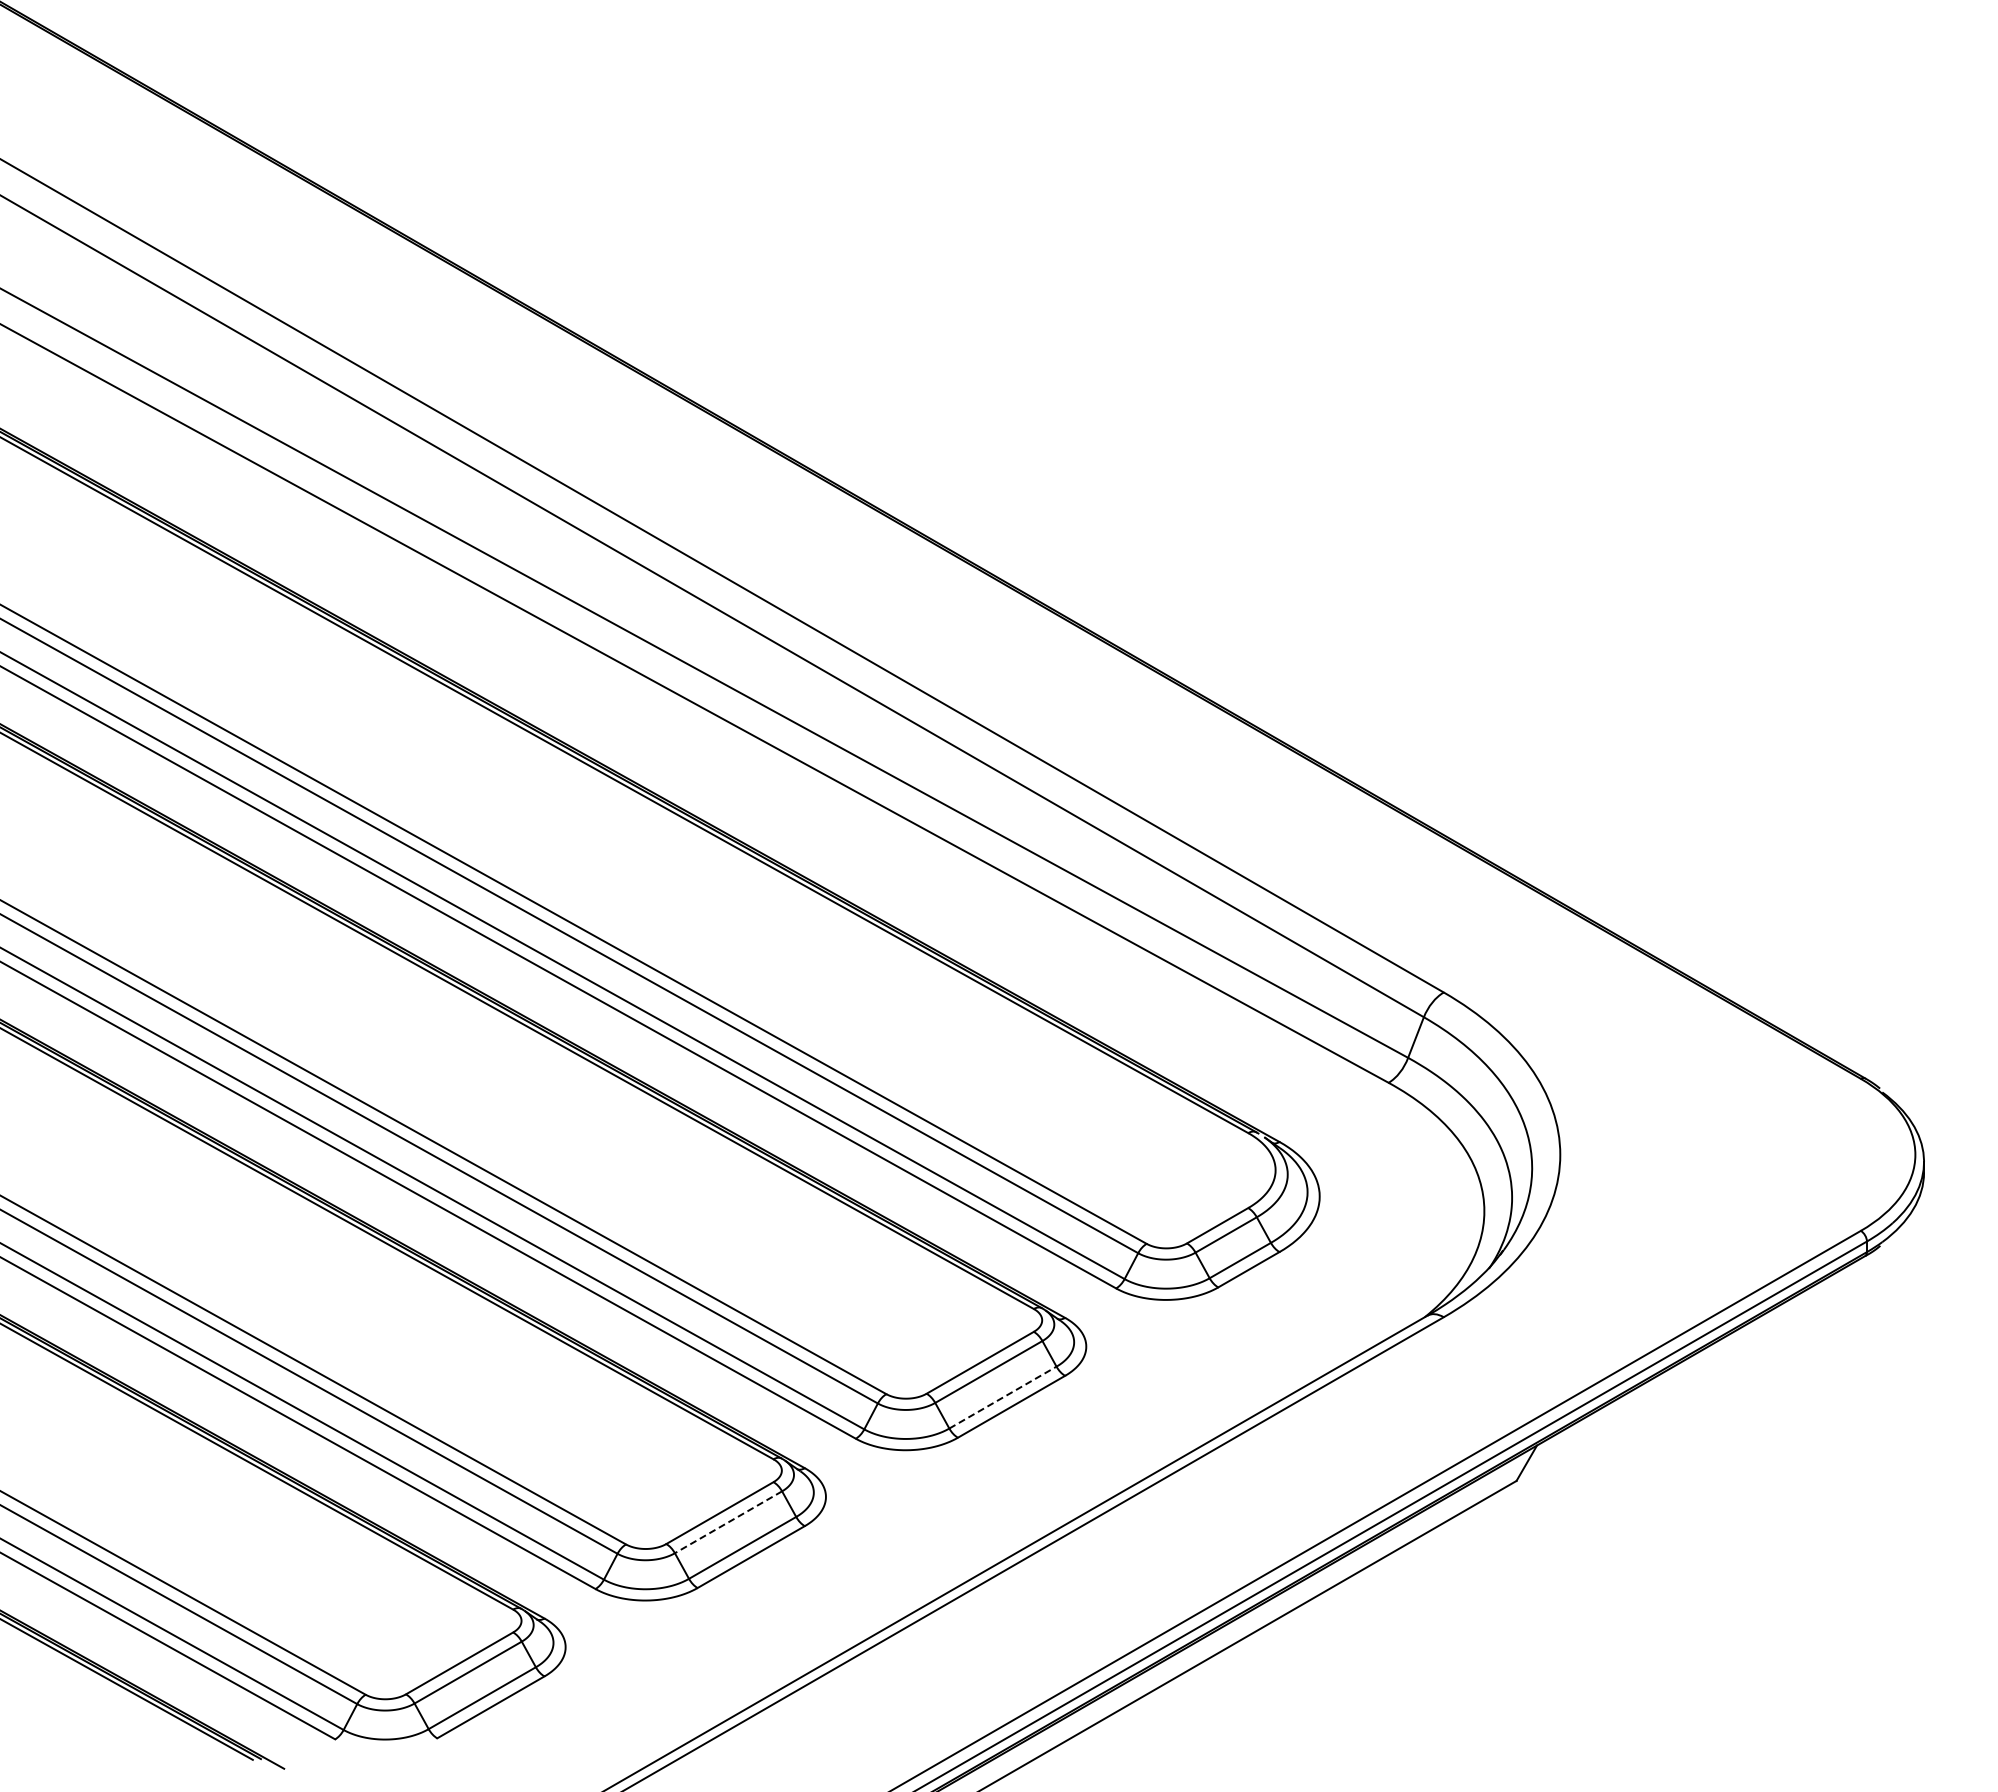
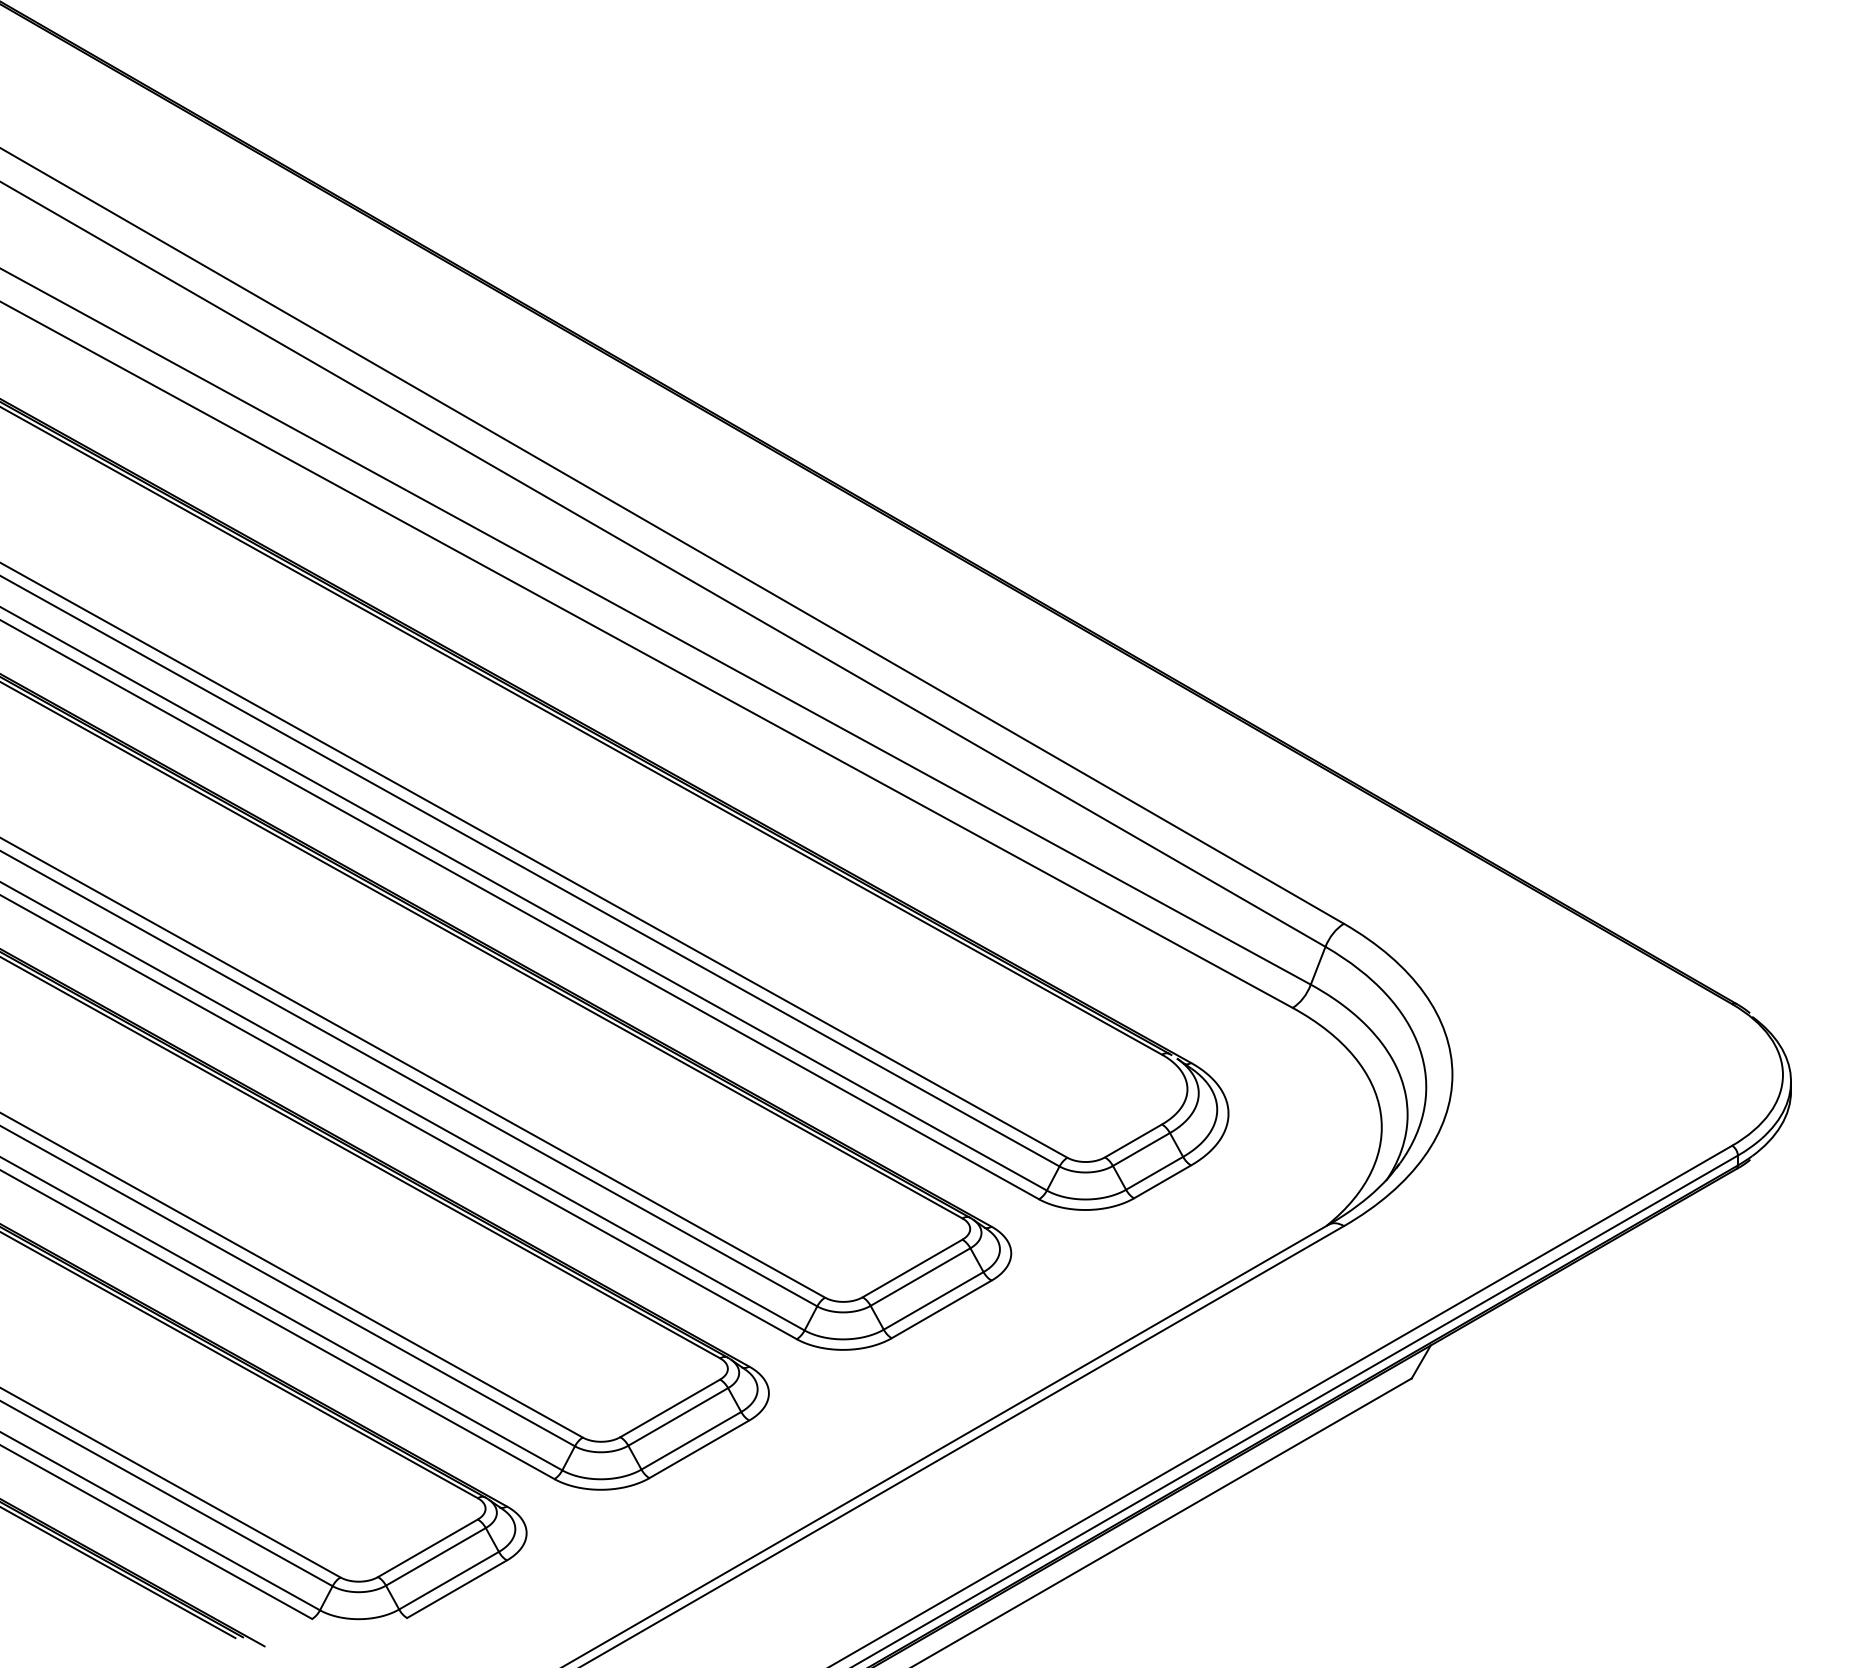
line: (1002, 1397) -> (933, 1300), dashed -> solid
line: (728, 1522) -> (678, 1417), dashed -> solid

